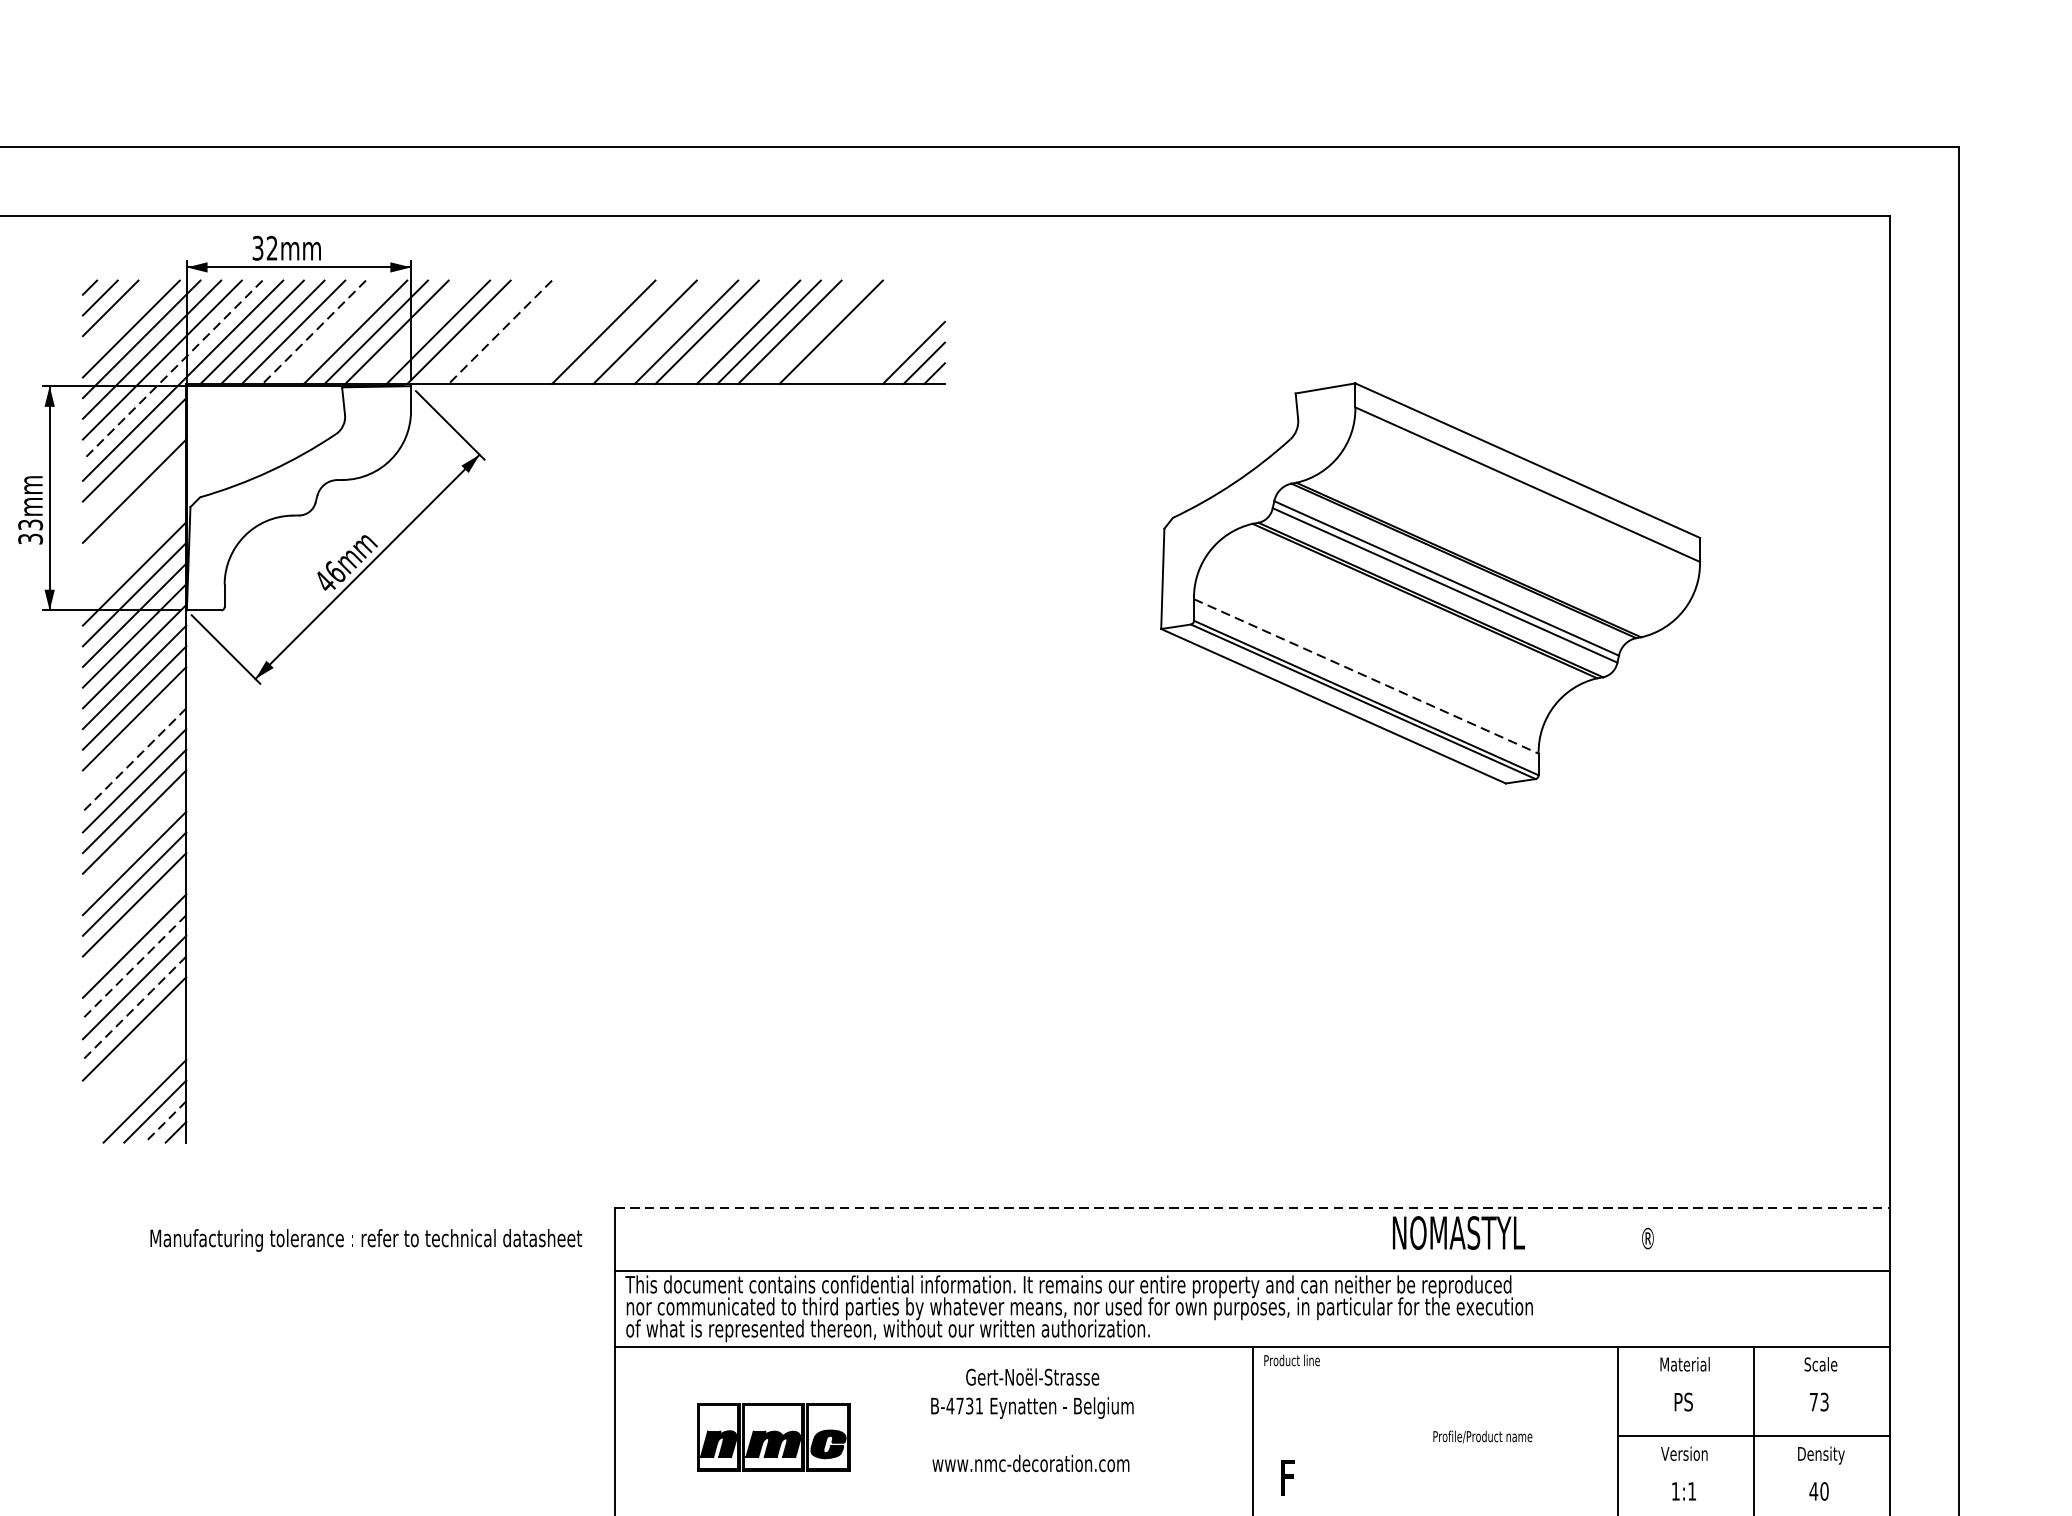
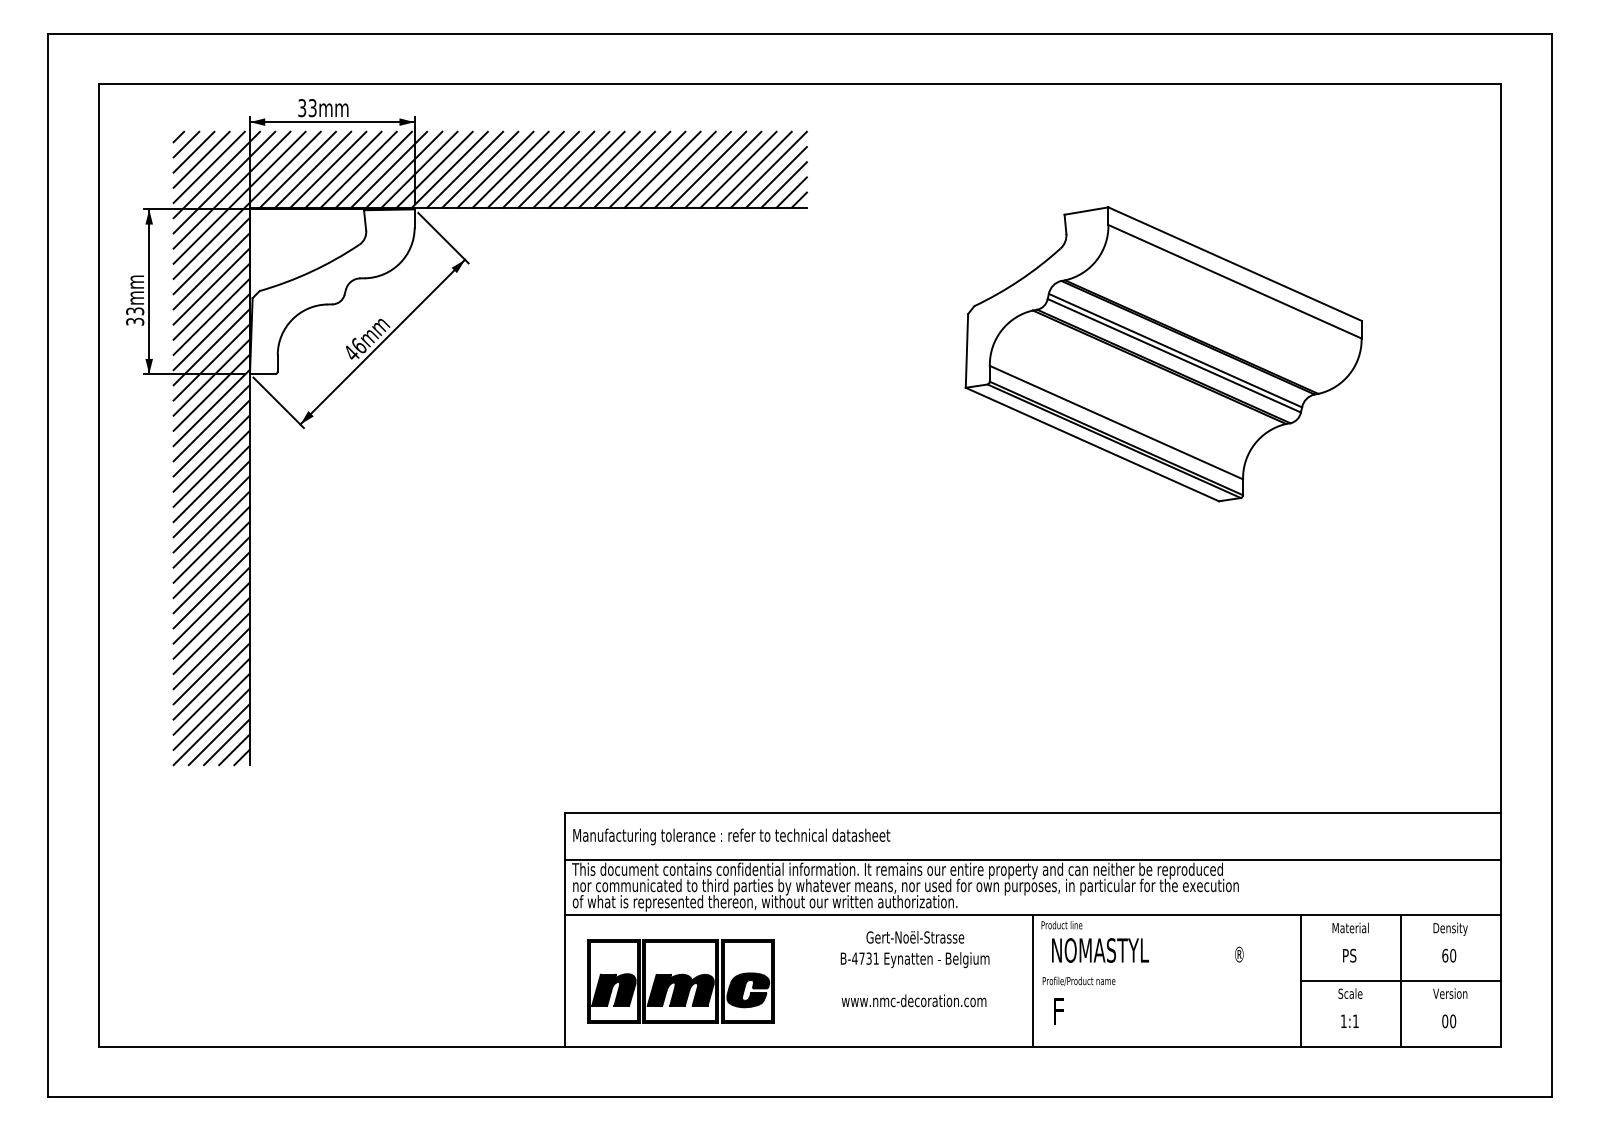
text: (271, 248) -> (312, 108), 32mm -> 33mm
line: (120, 318) -> (201, 159), added
line: (314, 331) -> (343, 169), dashed -> solid
line: (334, 331) -> (358, 169), added
line: (417, 331) -> (419, 169), added
line: (480, 331) -> (465, 169), added
line: (500, 331) -> (480, 169), dashed -> solid
line: (521, 331) -> (495, 169), added
line: (541, 331) -> (510, 169), added
line: (561, 331) -> (525, 169), added
line: (583, 331) -> (541, 169), added
line: (624, 331) -> (571, 169), added
line: (665, 331) -> (601, 169), added
line: (727, 331) -> (647, 169), added
line: (810, 331) -> (708, 169), added
line: (851, 331) -> (738, 169), added
line: (872, 331) -> (753, 169), added
line: (892, 331) -> (768, 169), added
line: (903, 342) -> (776, 177), added
line: (172, 371) -> (239, 198), dashed -> solid
line: (134, 470) -> (211, 271), added
line: (134, 511) -> (211, 301), added
line: (134, 531) -> (211, 316), added
line: (134, 553) -> (211, 332), added
line: (1366, 676) -> (1116, 422), dashed -> solid
line: (134, 738) -> (211, 468), added
line: (134, 760) -> (211, 484), dashed -> solid
line: (134, 842) -> (211, 544), added
line: (134, 925) -> (211, 605), added
line: (134, 966) -> (211, 635), dashed -> solid
line: (134, 1008) -> (211, 666), dashed -> solid
line: (134, 1049) -> (211, 696), added
line: (134, 1069) -> (211, 711), added
line: (134, 1091) -> (211, 727), added
line: (165, 1122) -> (234, 750), dashed -> solid
line: (1253, 1208) -> (1033, 813), dashed -> solid
text: (1522, 1232) -> (1147, 950), moved
text: (365, 1239) -> (731, 836), moved
text: (1821, 1365) -> (1450, 928), Scale -> Density
text: (1819, 1401) -> (1449, 955), 73 -> 60
text: (1031, 1420) -> (914, 969), moved
text: (1482, 1435) -> (1078, 980), moved
part: (772, 1437) -> (680, 981), size x1.67
text: (1684, 1453) -> (1350, 993), Version -> Scale
text: (1821, 1454) -> (1450, 994), Density -> Version
text: (1814, 1491) -> (1445, 1021), 40 -> 00

